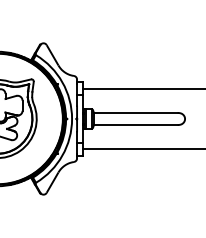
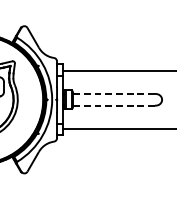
line: (135, 112) -> (113, 93), solid -> dashed
line: (135, 125) -> (113, 106), solid -> dashed

